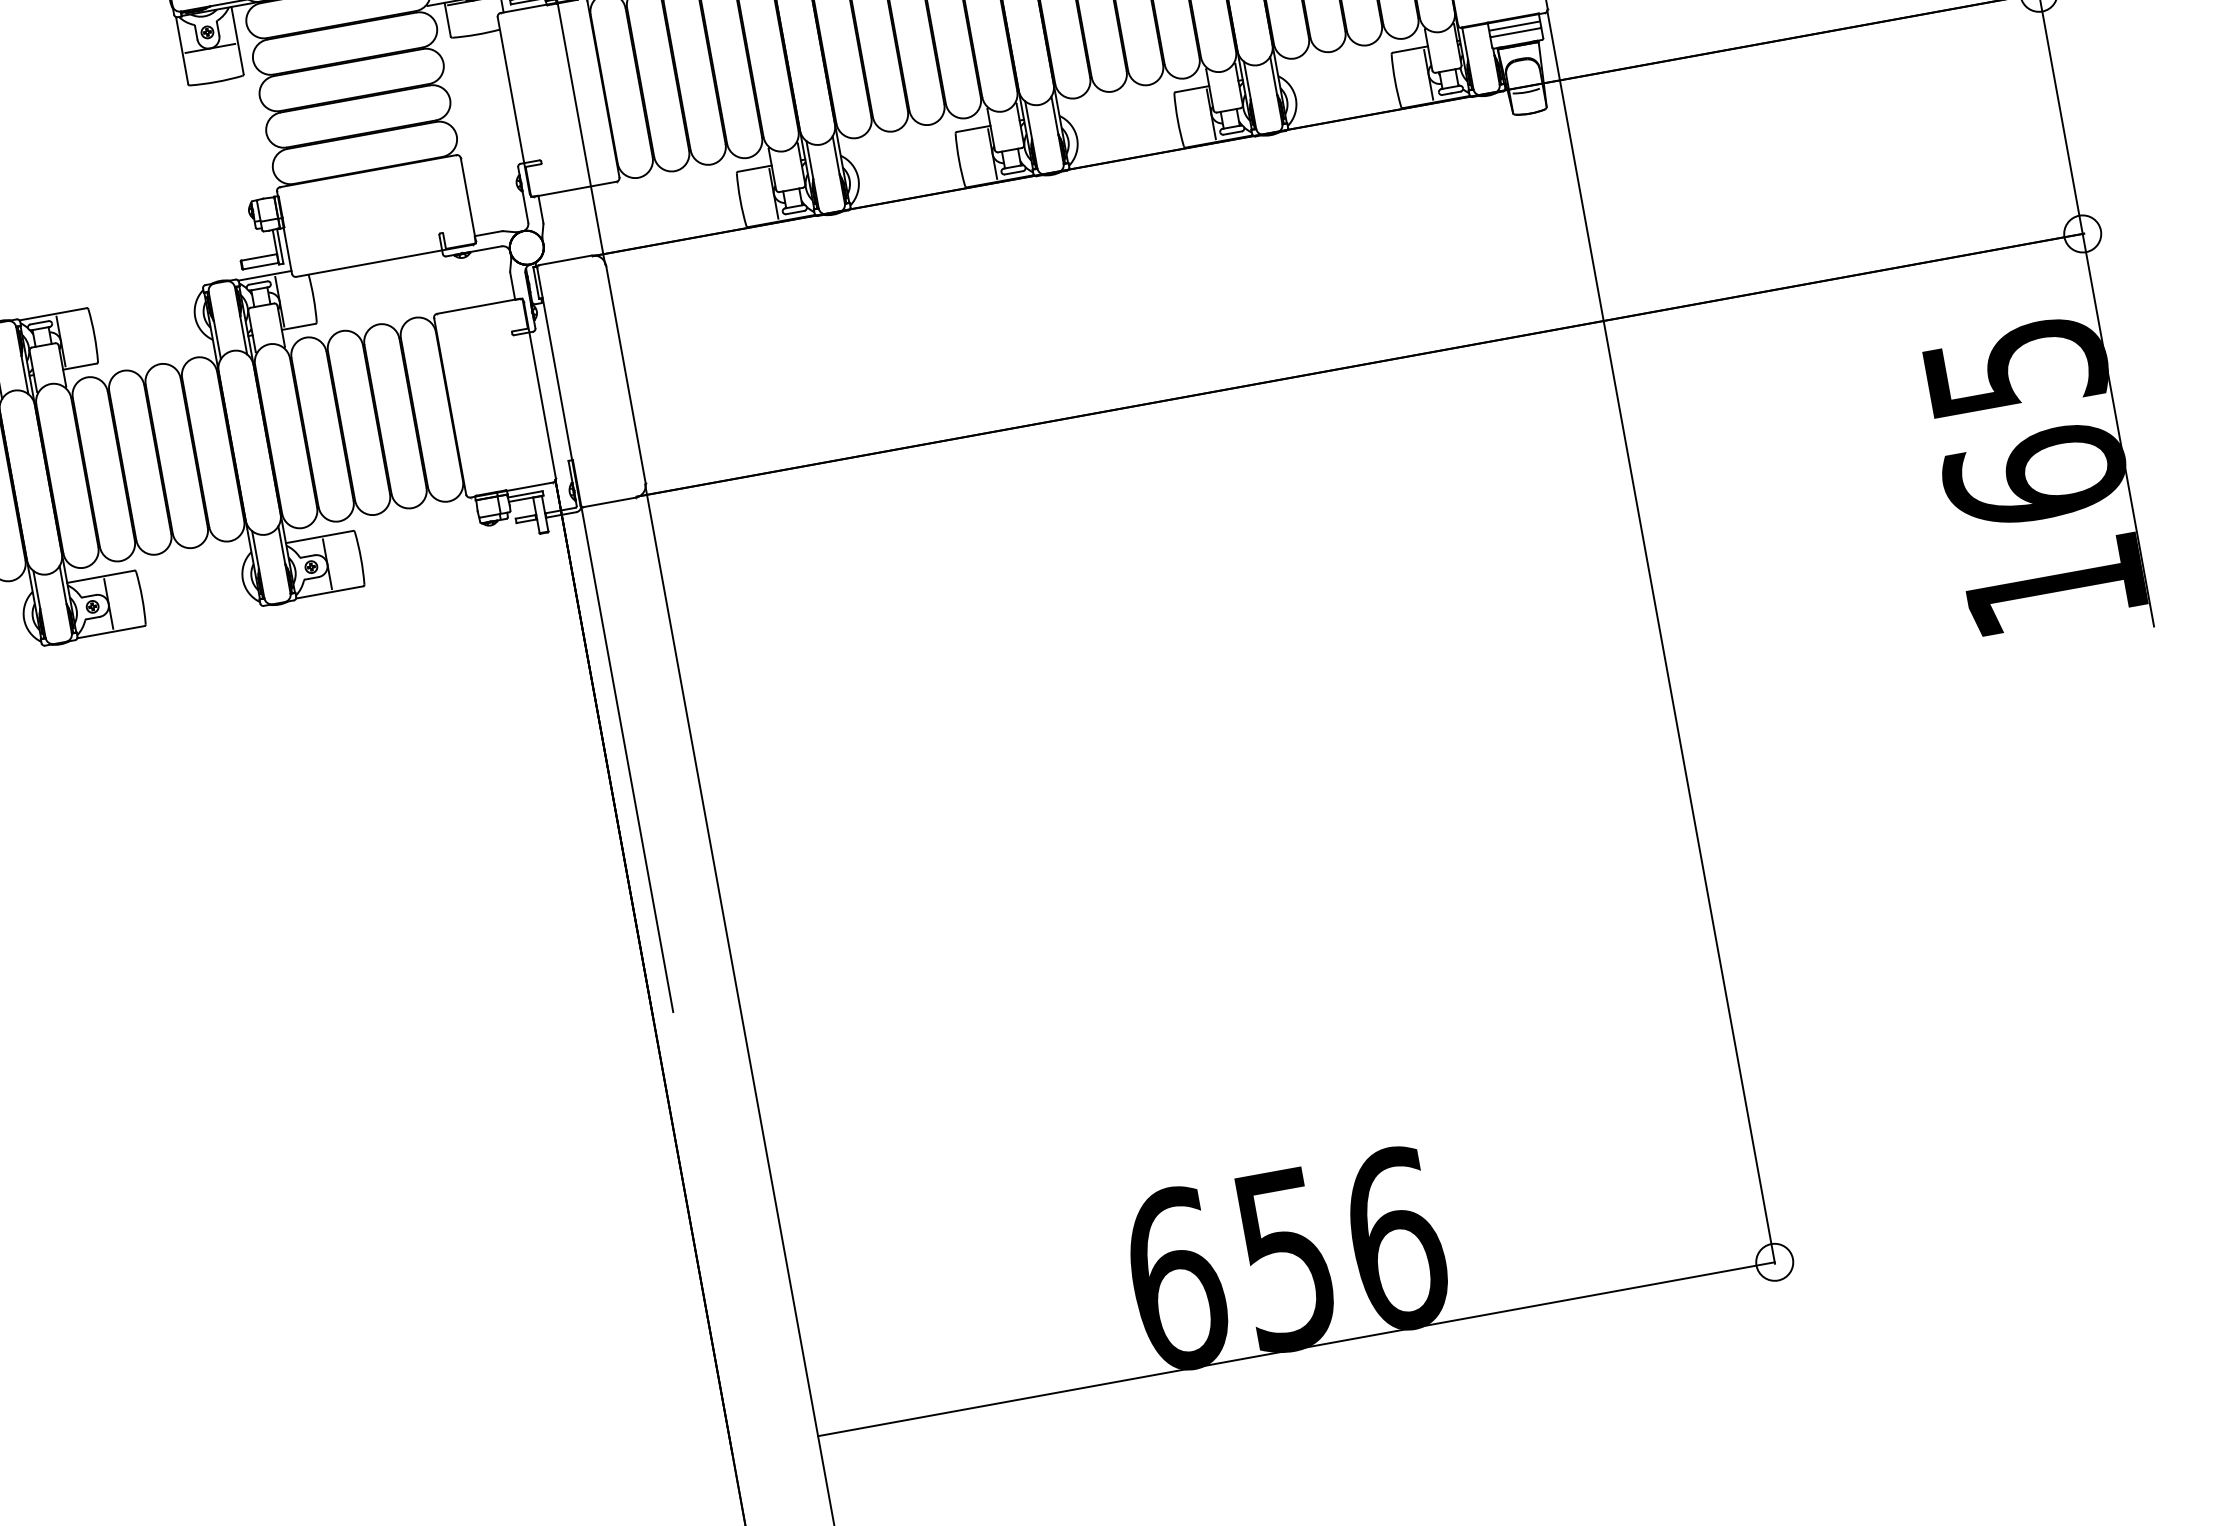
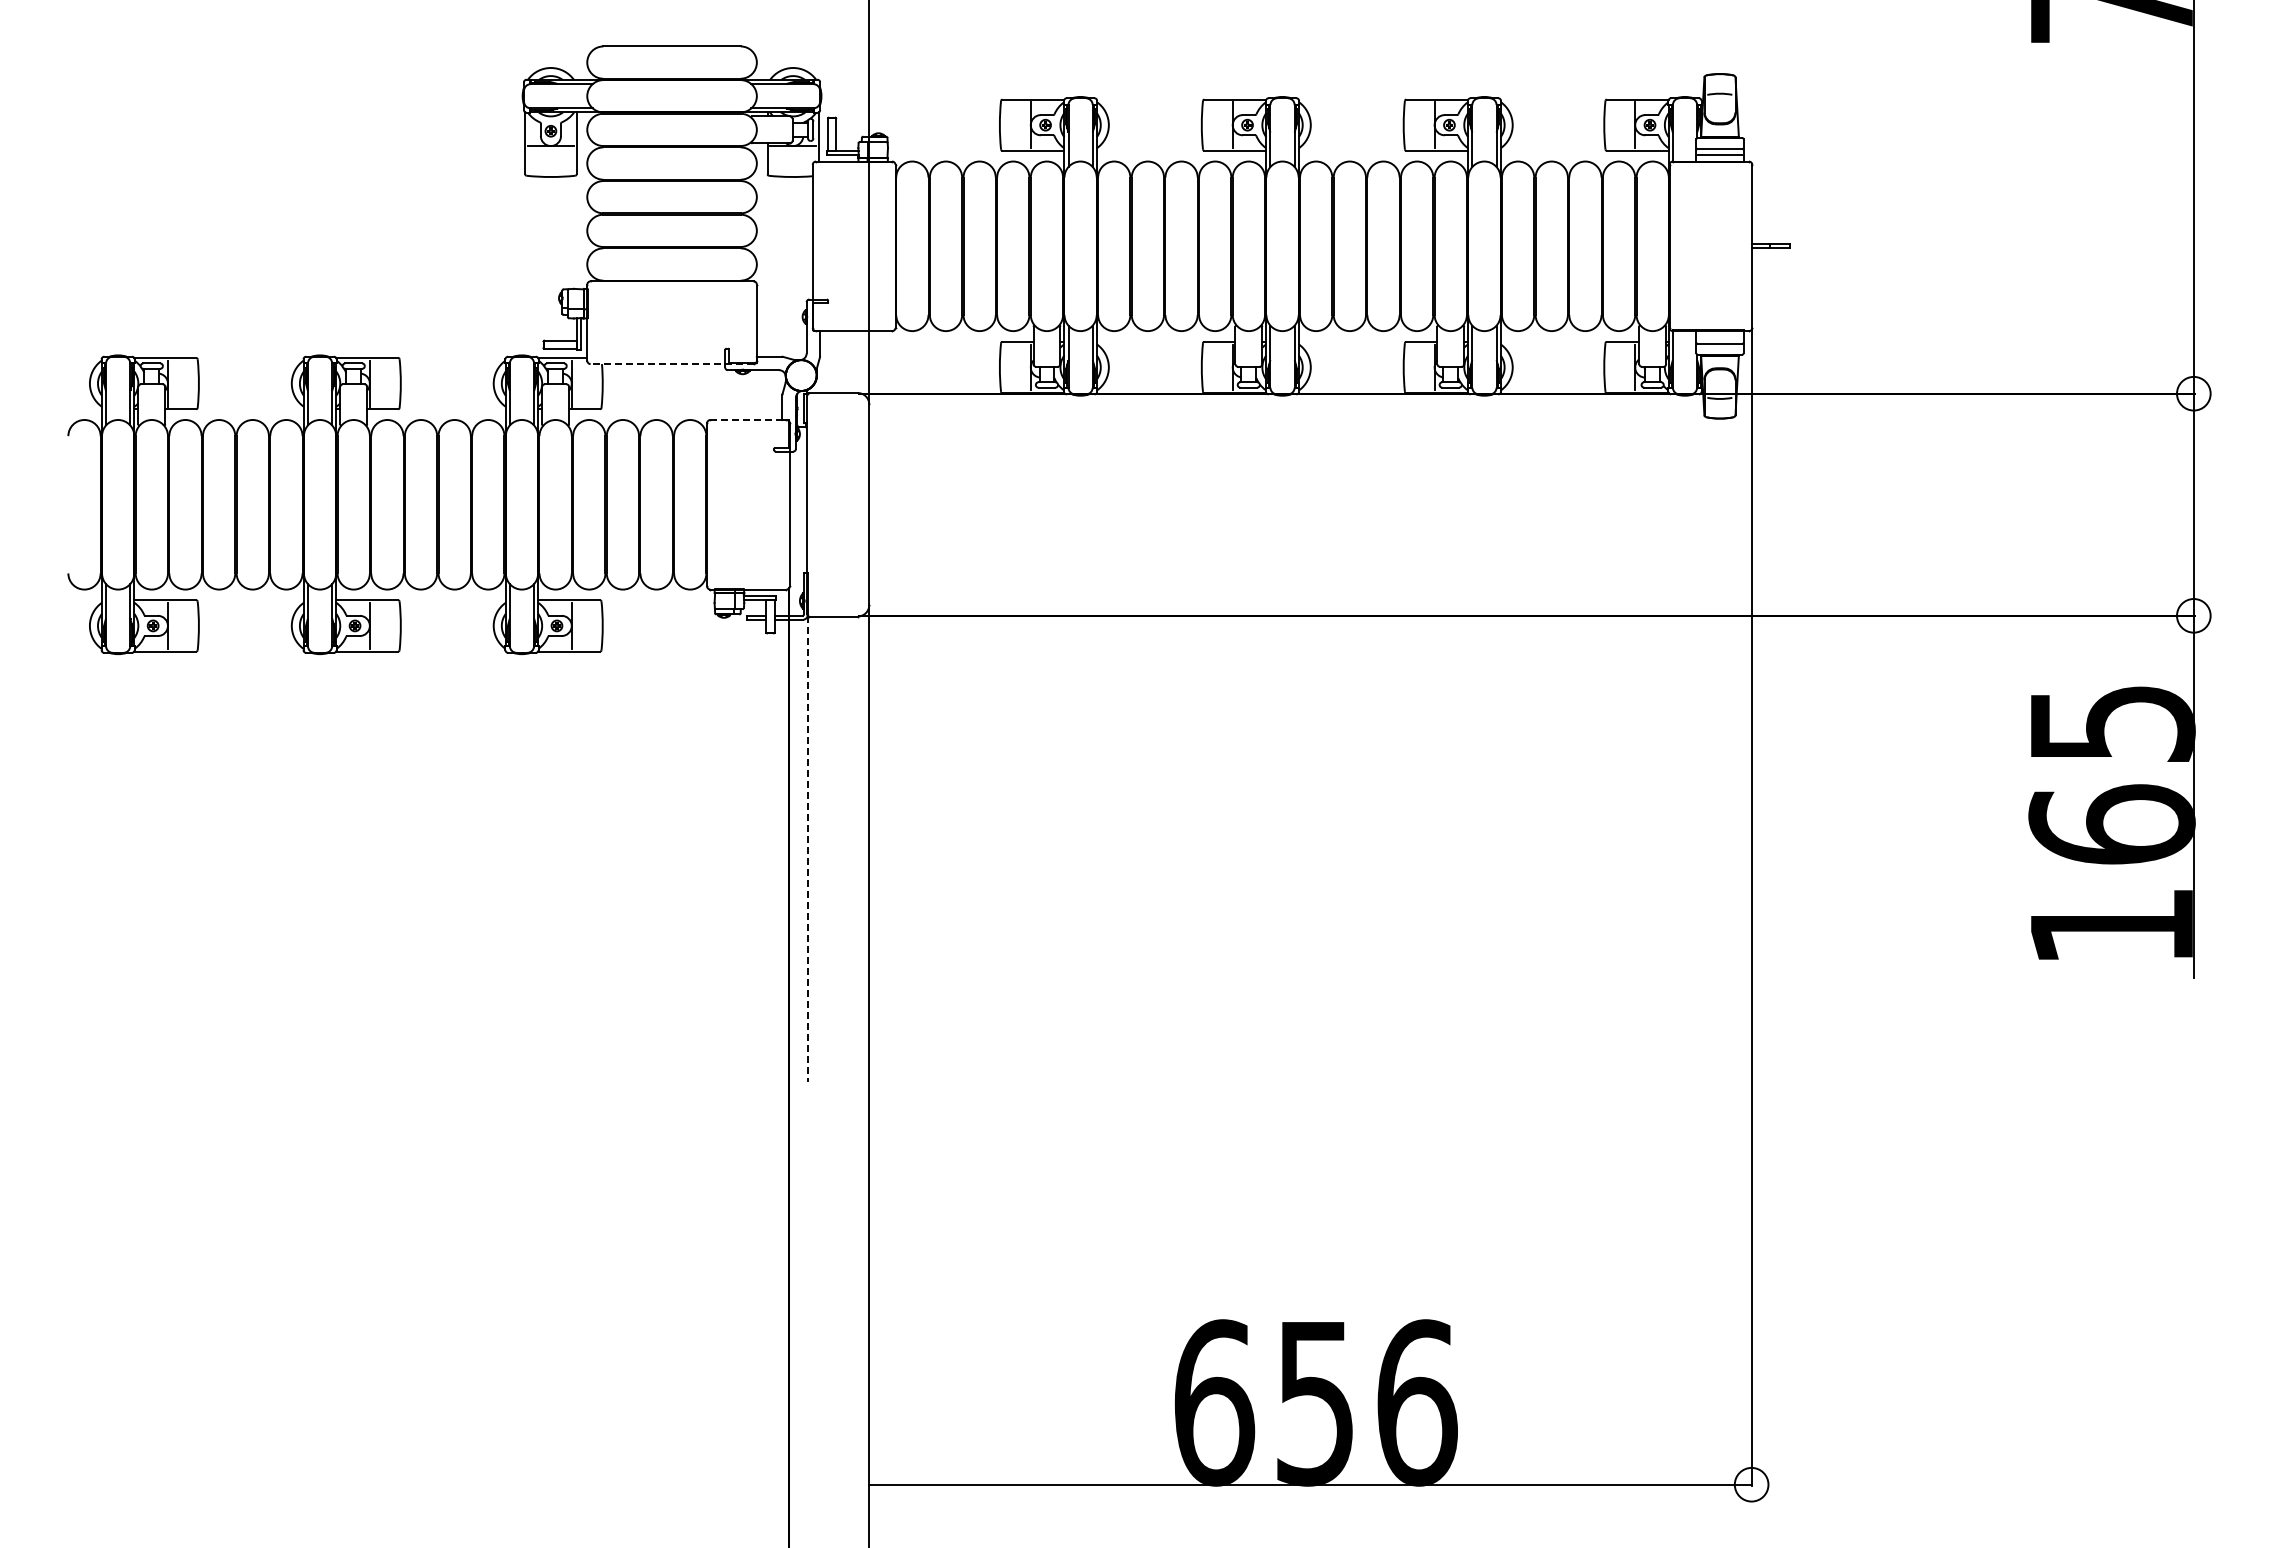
line: (1514, 25) -> (1719, 337), removed
line: (384, 261) -> (671, 364), solid -> dashed
line: (478, 305) -> (748, 419), solid -> dashed
line: (627, 759) -> (808, 849), solid -> dashed

